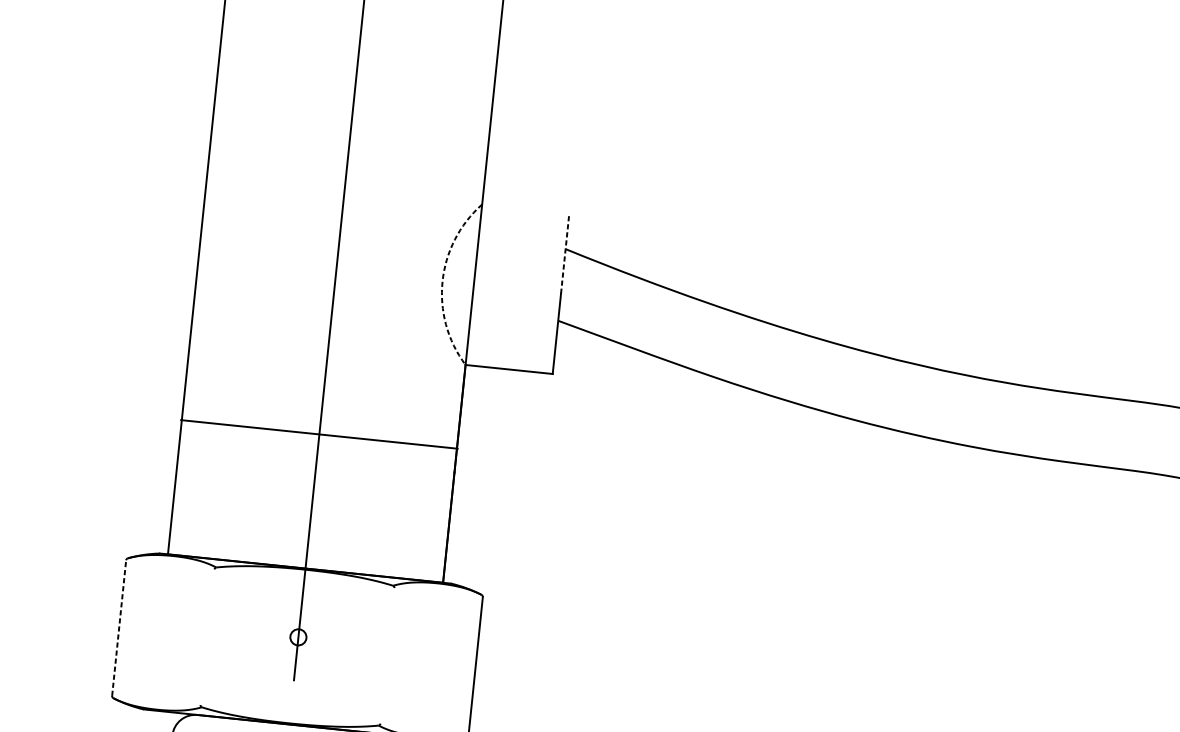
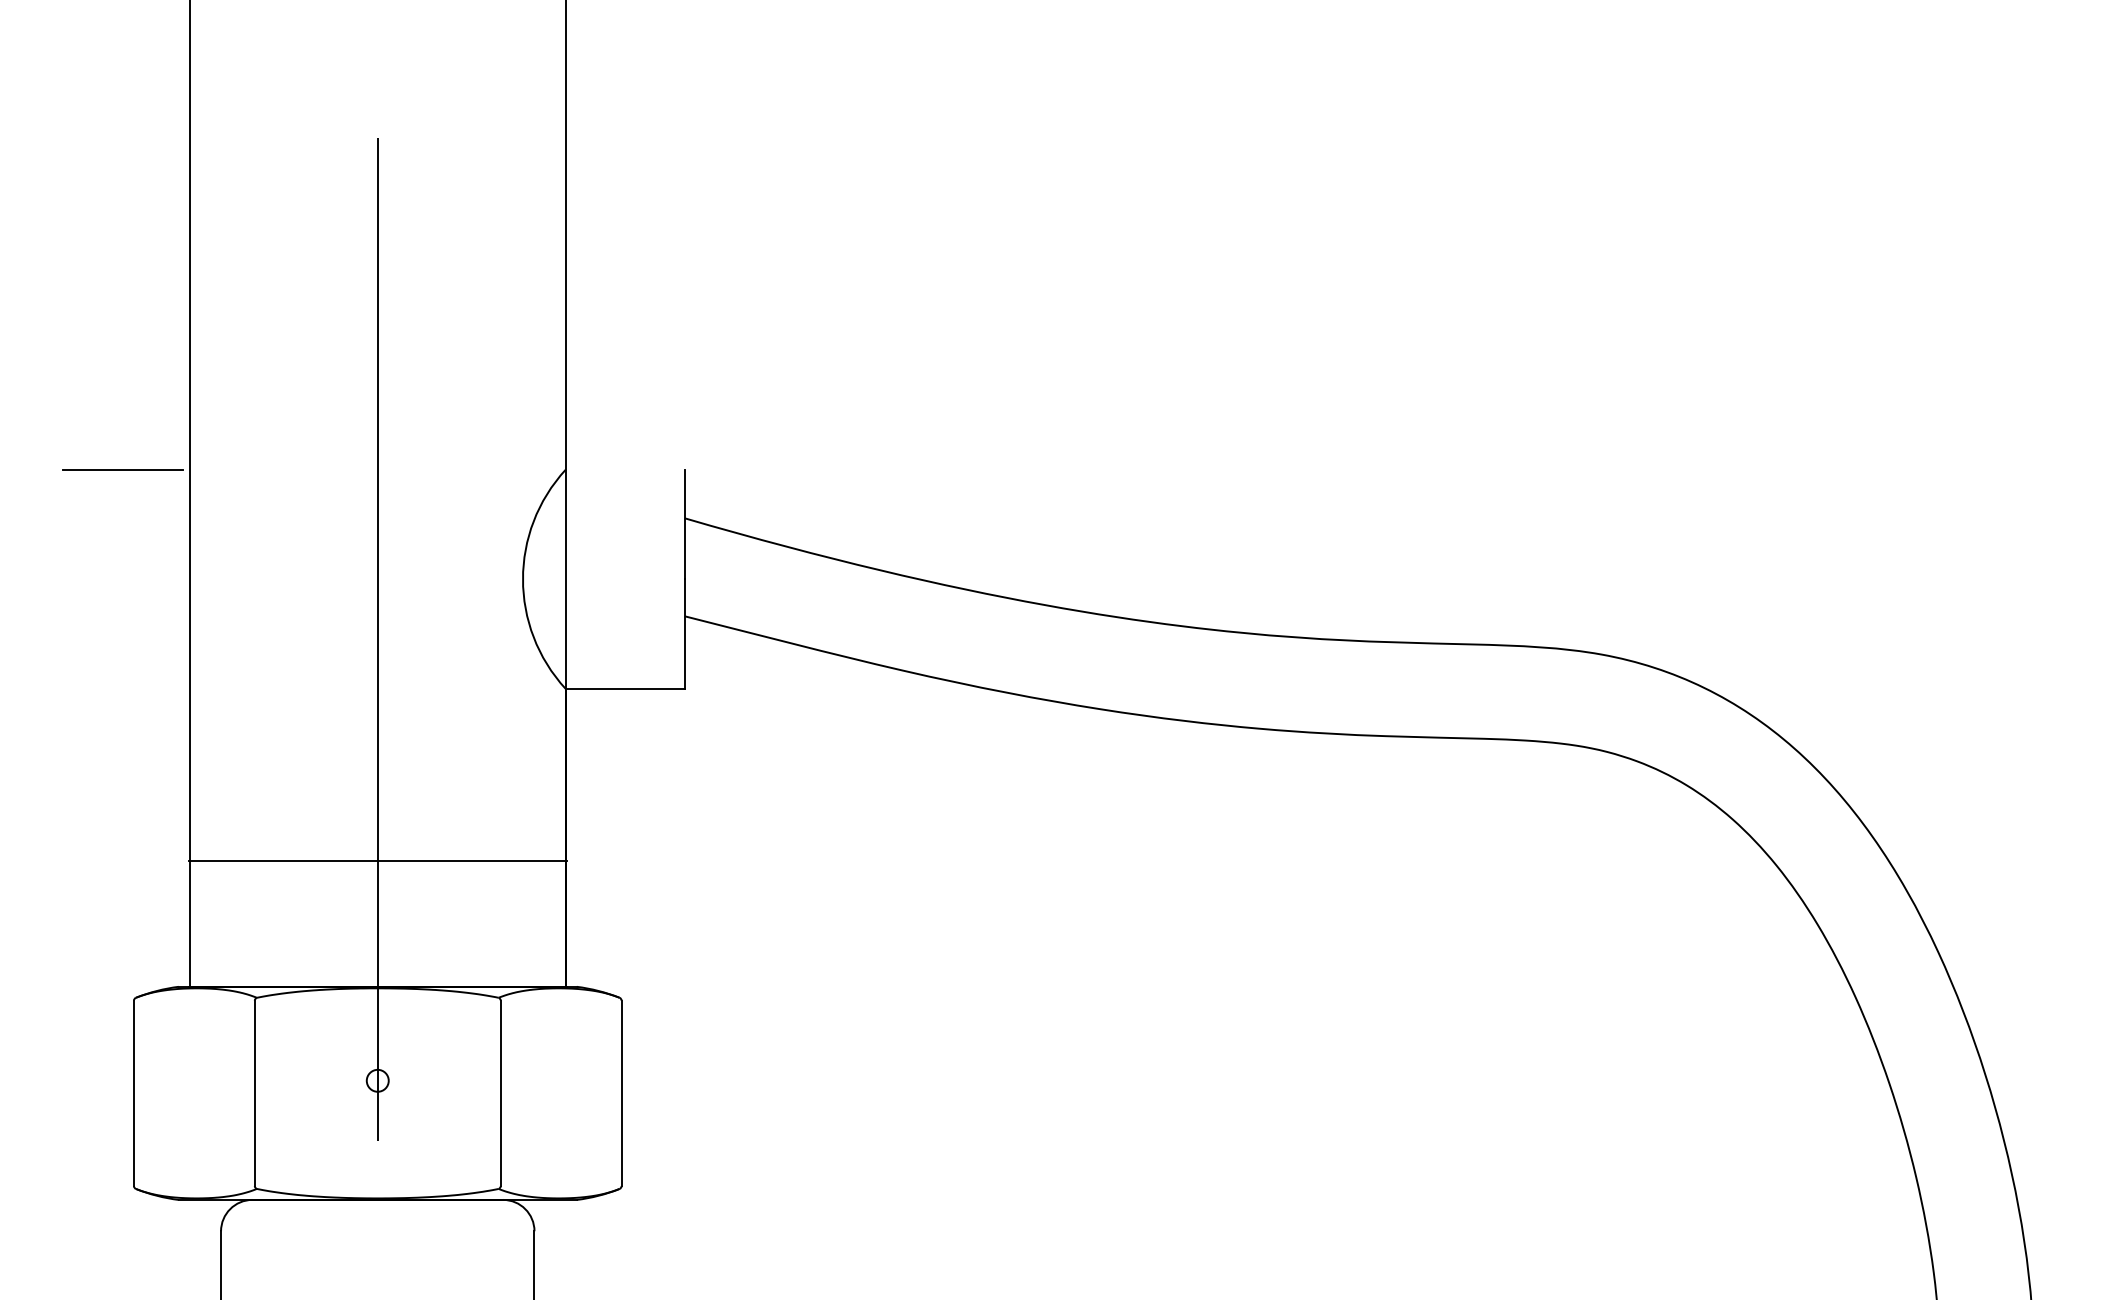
line: (157, 170) -> (122, 469), added
line: (564, 253) -> (684, 524), dashed -> solid
arc: (442, 281) -> (523, 579), dashed -> solid
line: (319, 434) -> (377, 861), moved
line: (119, 628) -> (134, 1093), dashed -> solid
line: (207, 637) -> (254, 1093), added
line: (387, 655) -> (500, 1093), added

